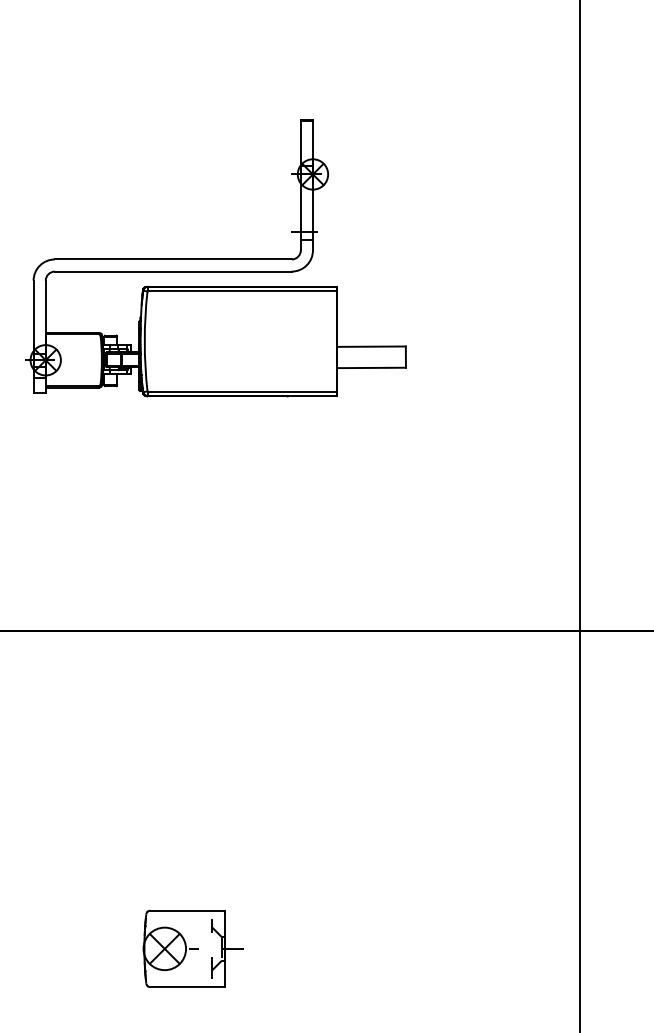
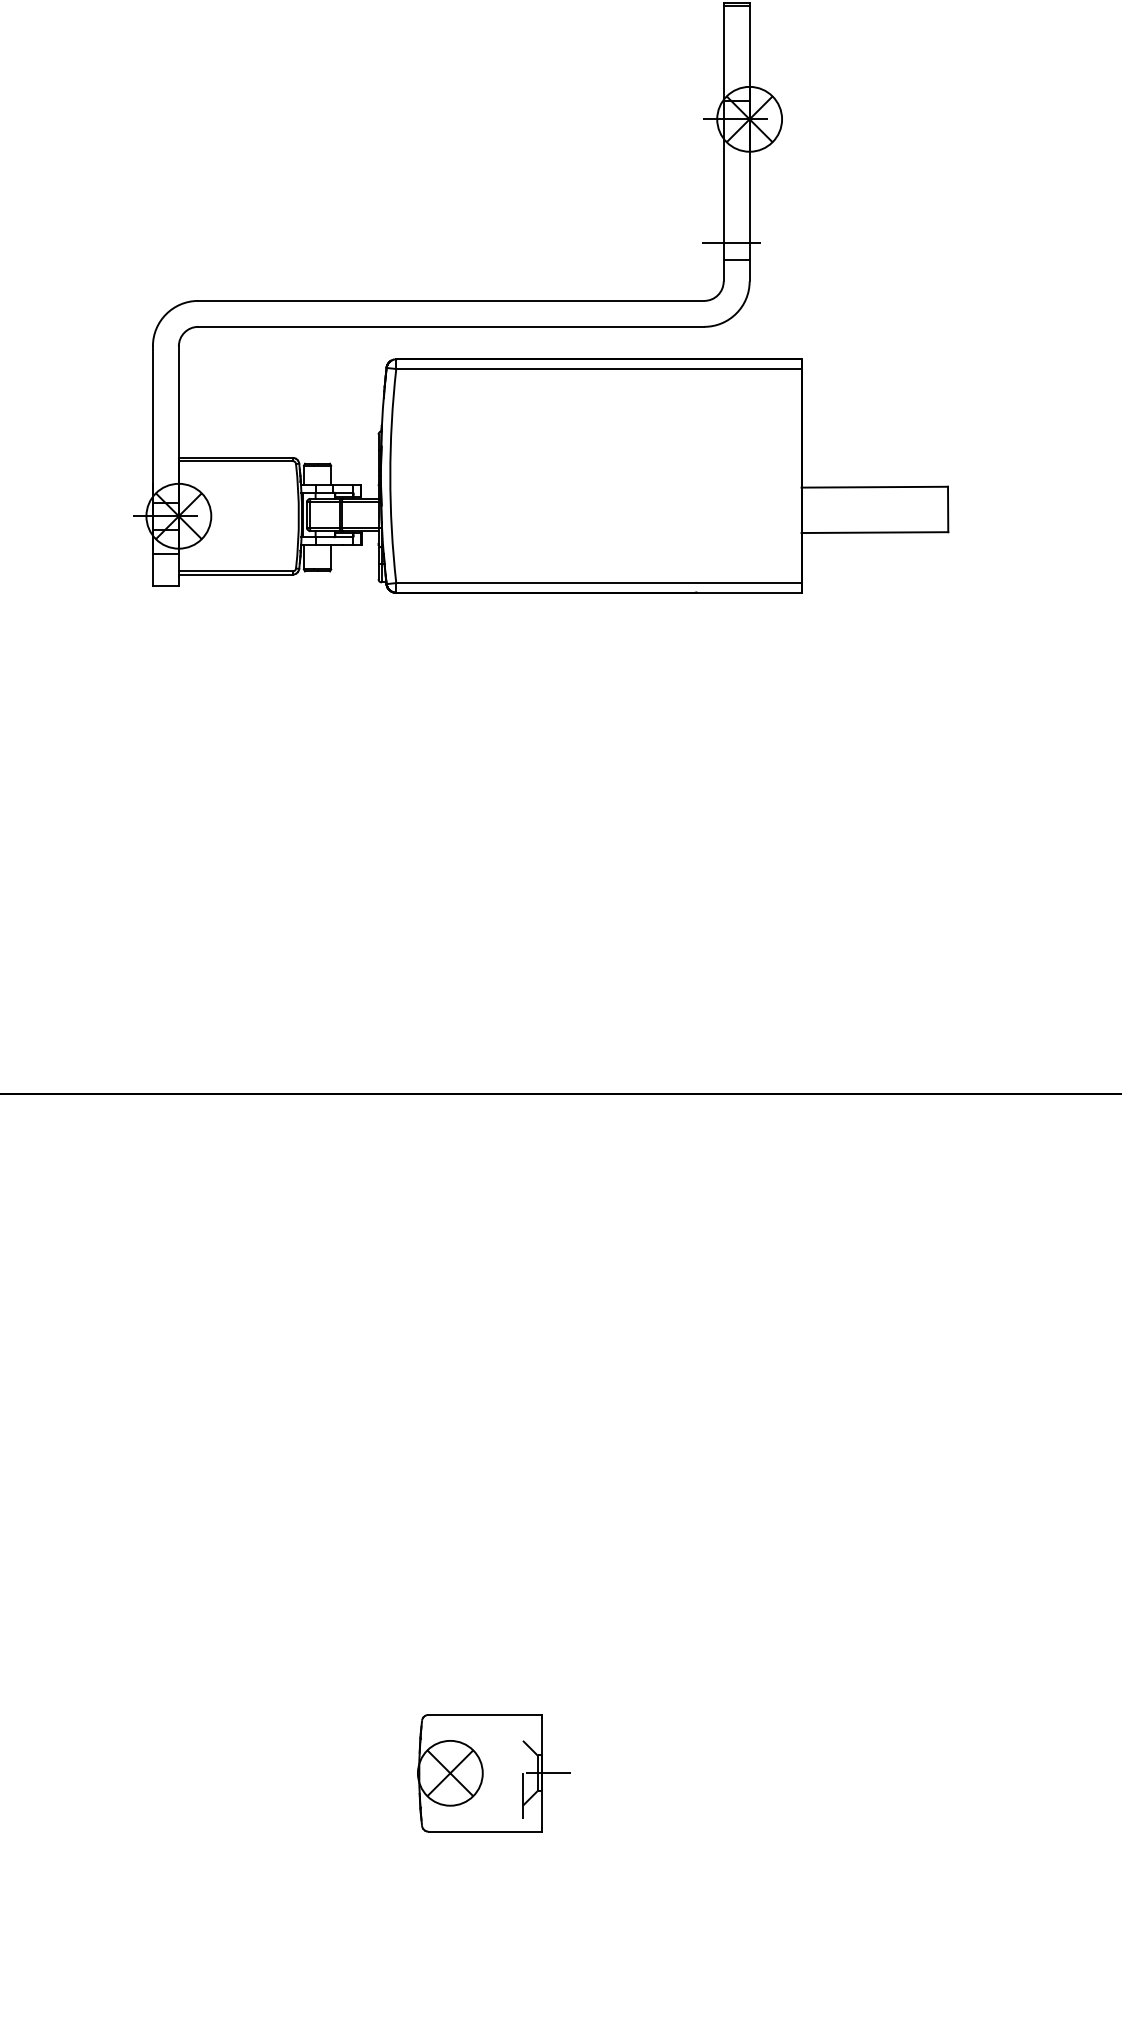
part: (192, 948) -> (492, 1772), size x0.71

